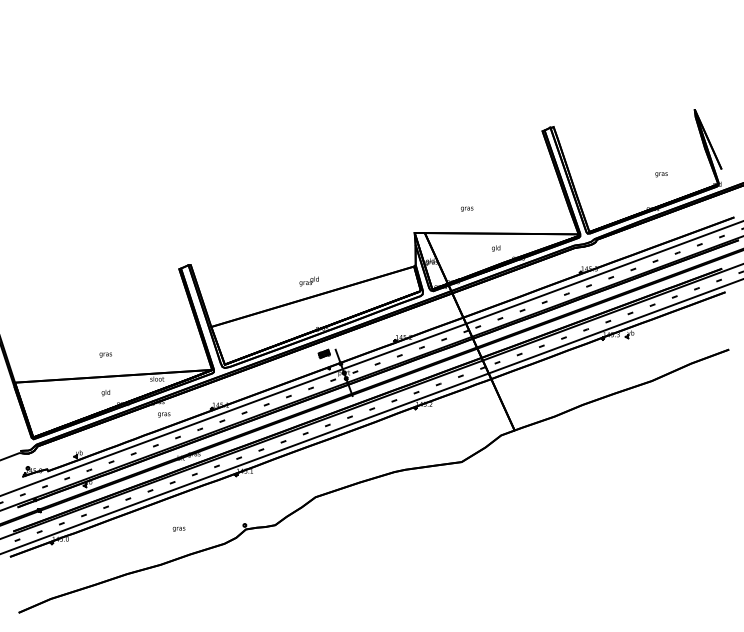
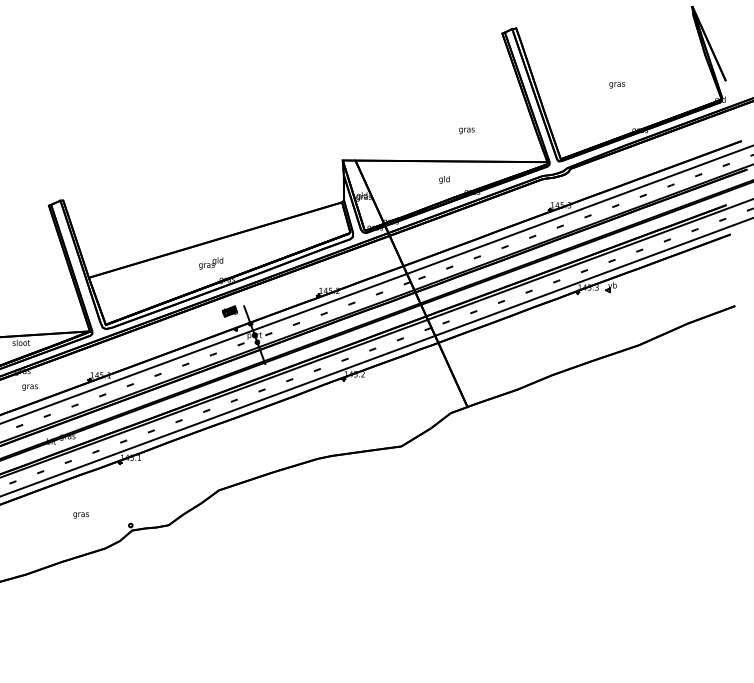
text: (661, 174) -> (617, 84), moved
text: (467, 208) -> (467, 129), moved
text: (308, 281) -> (210, 263), moved
text: (178, 528) -> (80, 514), moved

